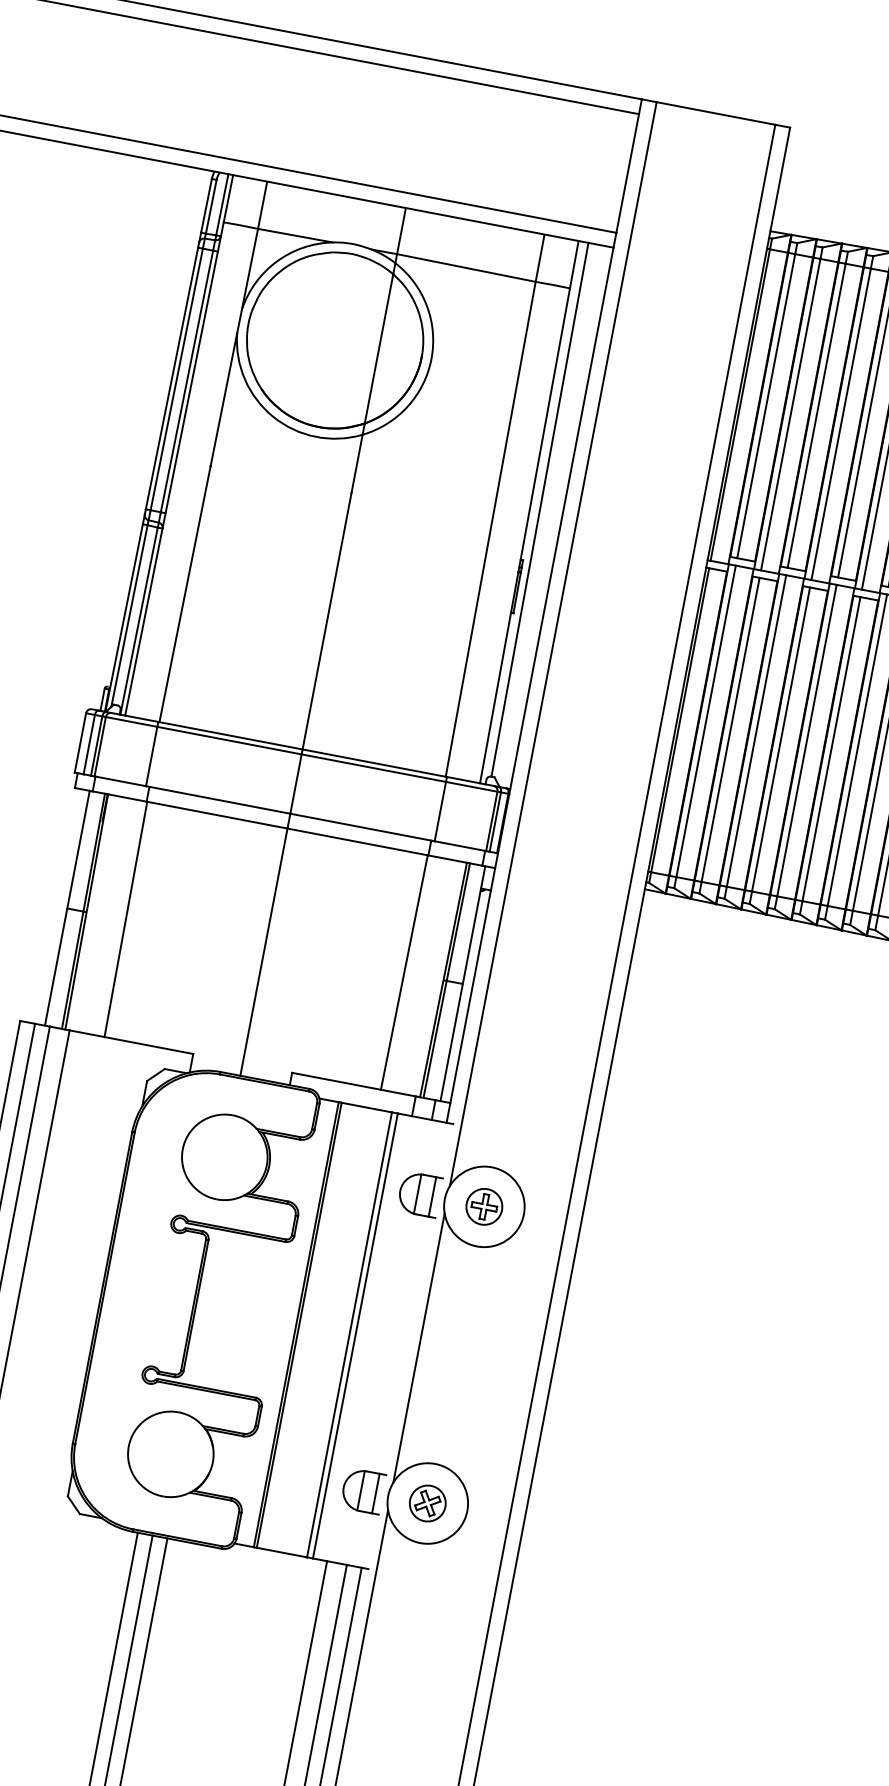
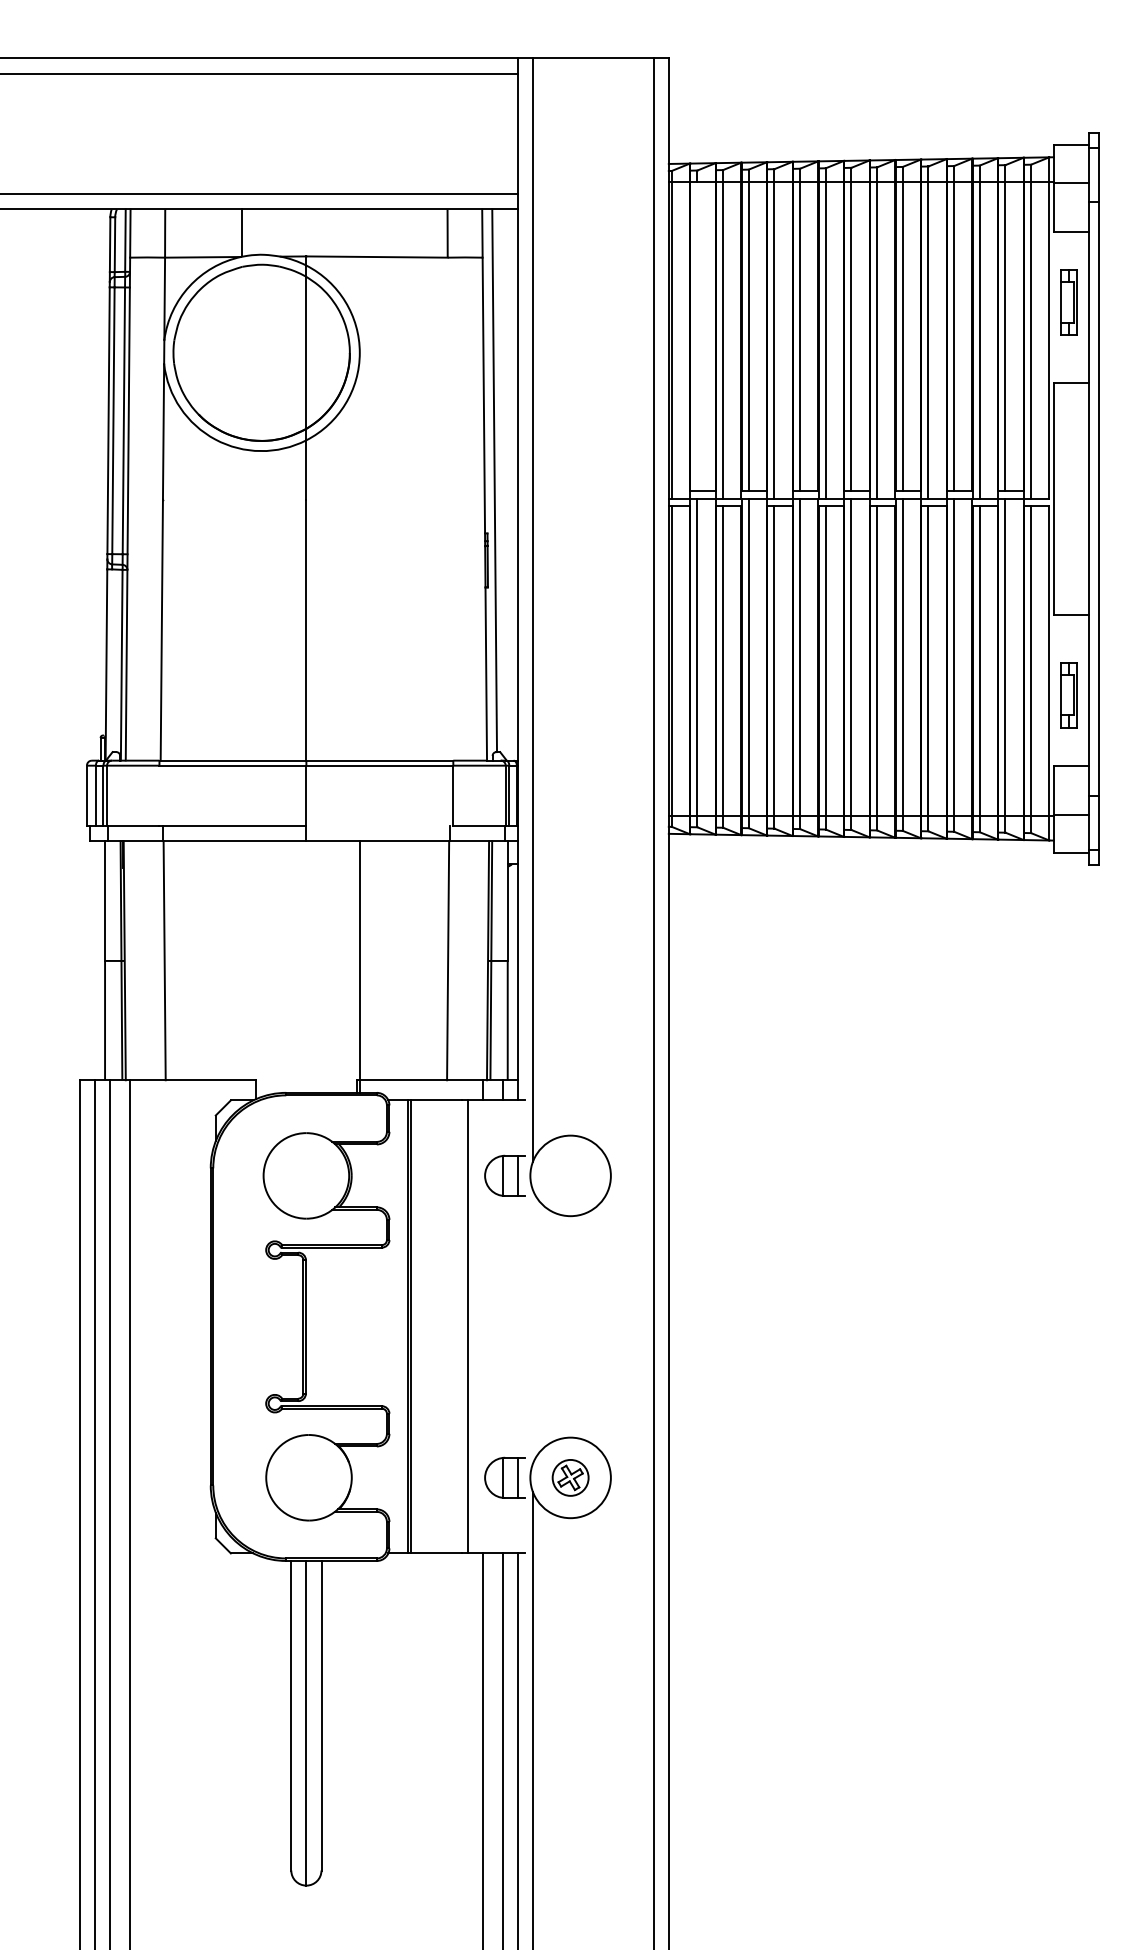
line: (401, 230) -> (242, 232), moved
line: (766, 406) -> (697, 336), removed
line: (490, 528) -> (449, 508), removed
line: (129, 615) -> (111, 661), removed
line: (151, 756) -> (159, 795), removed
line: (362, 827) -> (379, 826), removed
line: (264, 951) -> (360, 966), moved
part: (484, 1206) -> (570, 1175), removed
line: (349, 1334) -> (462, 1326), removed
line: (418, 1347) -> (532, 1326), removed

